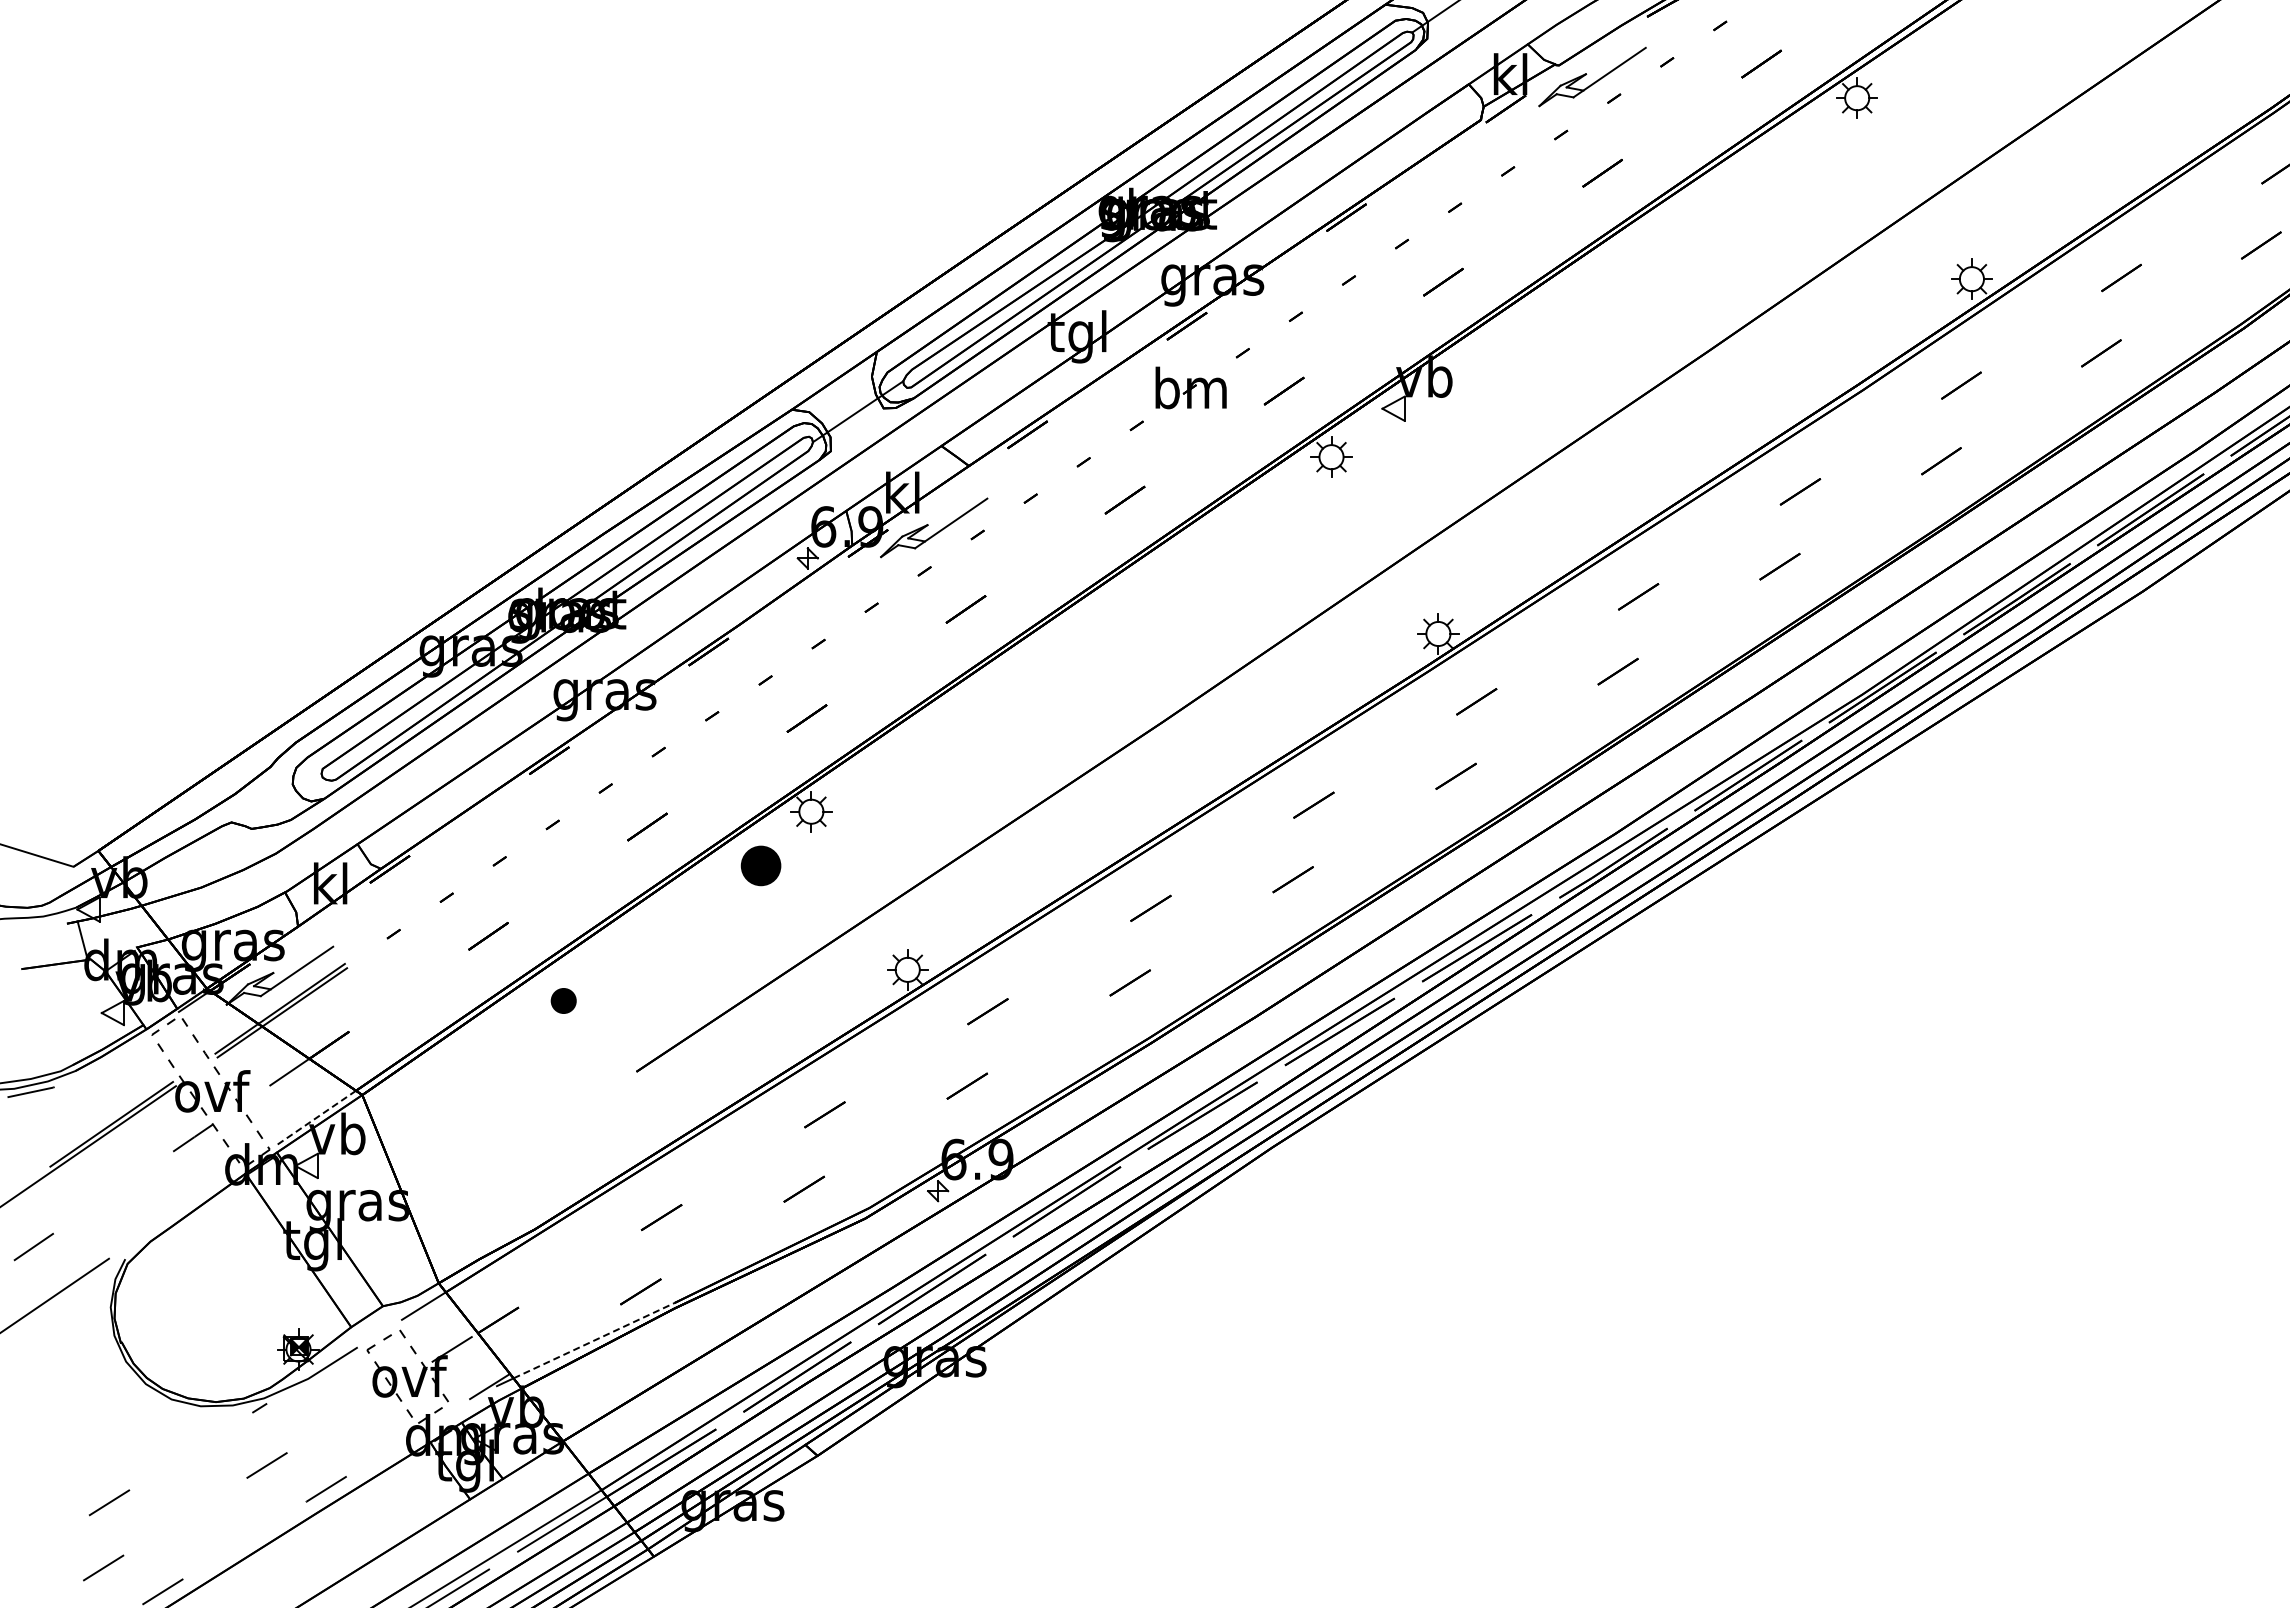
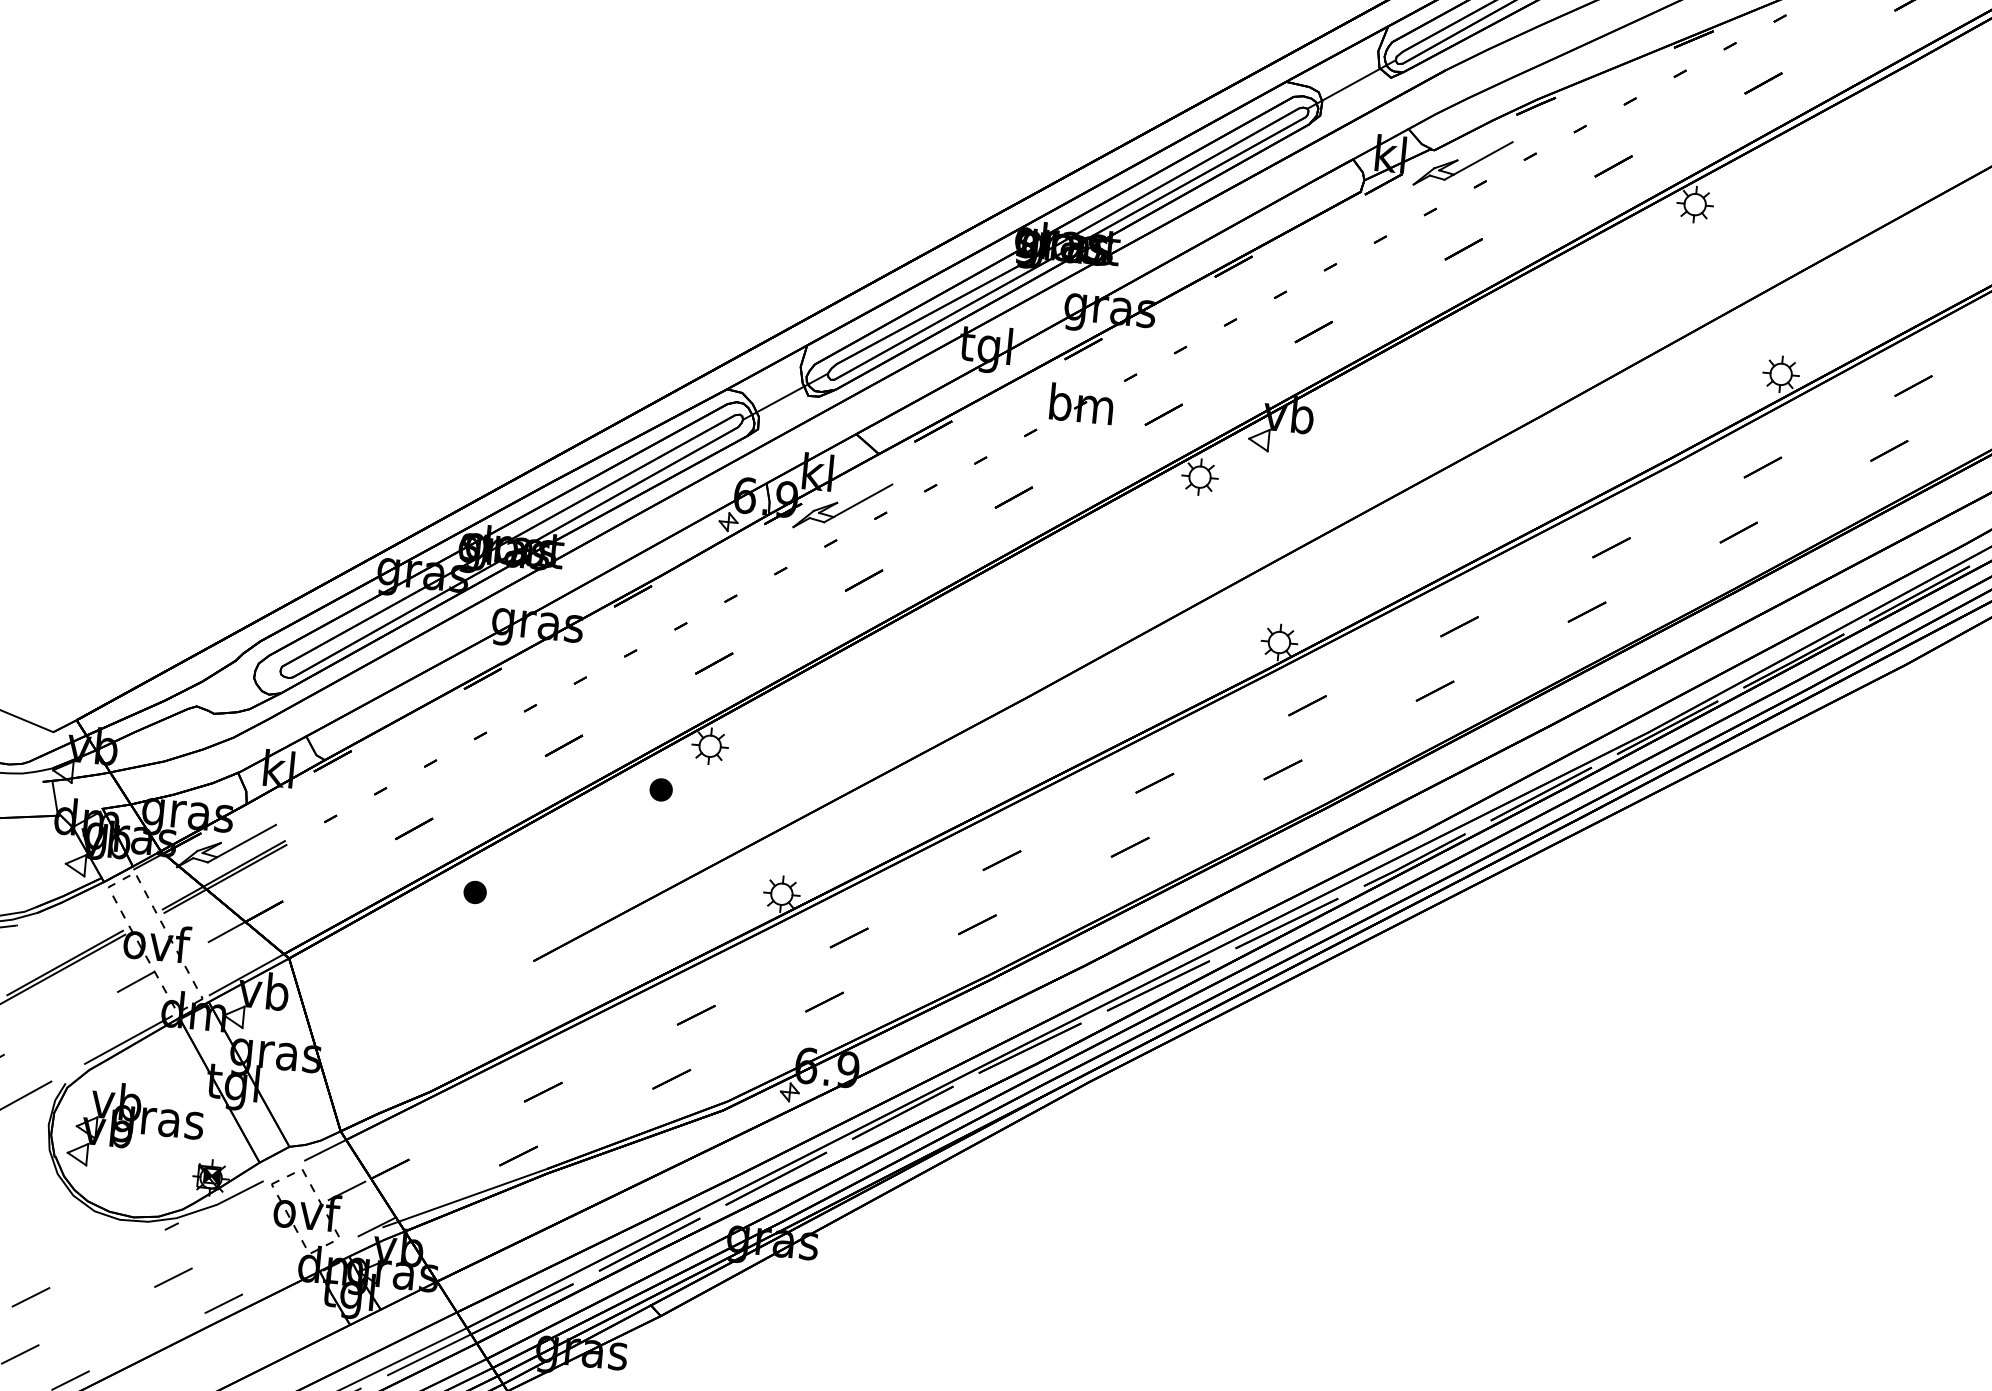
part: (761, 865) -> (661, 789), size x0.62
line: (316, 1117) -> (246, 974), dashed -> solid
line: (190, 1203) -> (128, 1039), added
part: (209, 1300) -> (136, 1127), added
line: (594, 1340) -> (473, 1195), dashed -> solid

